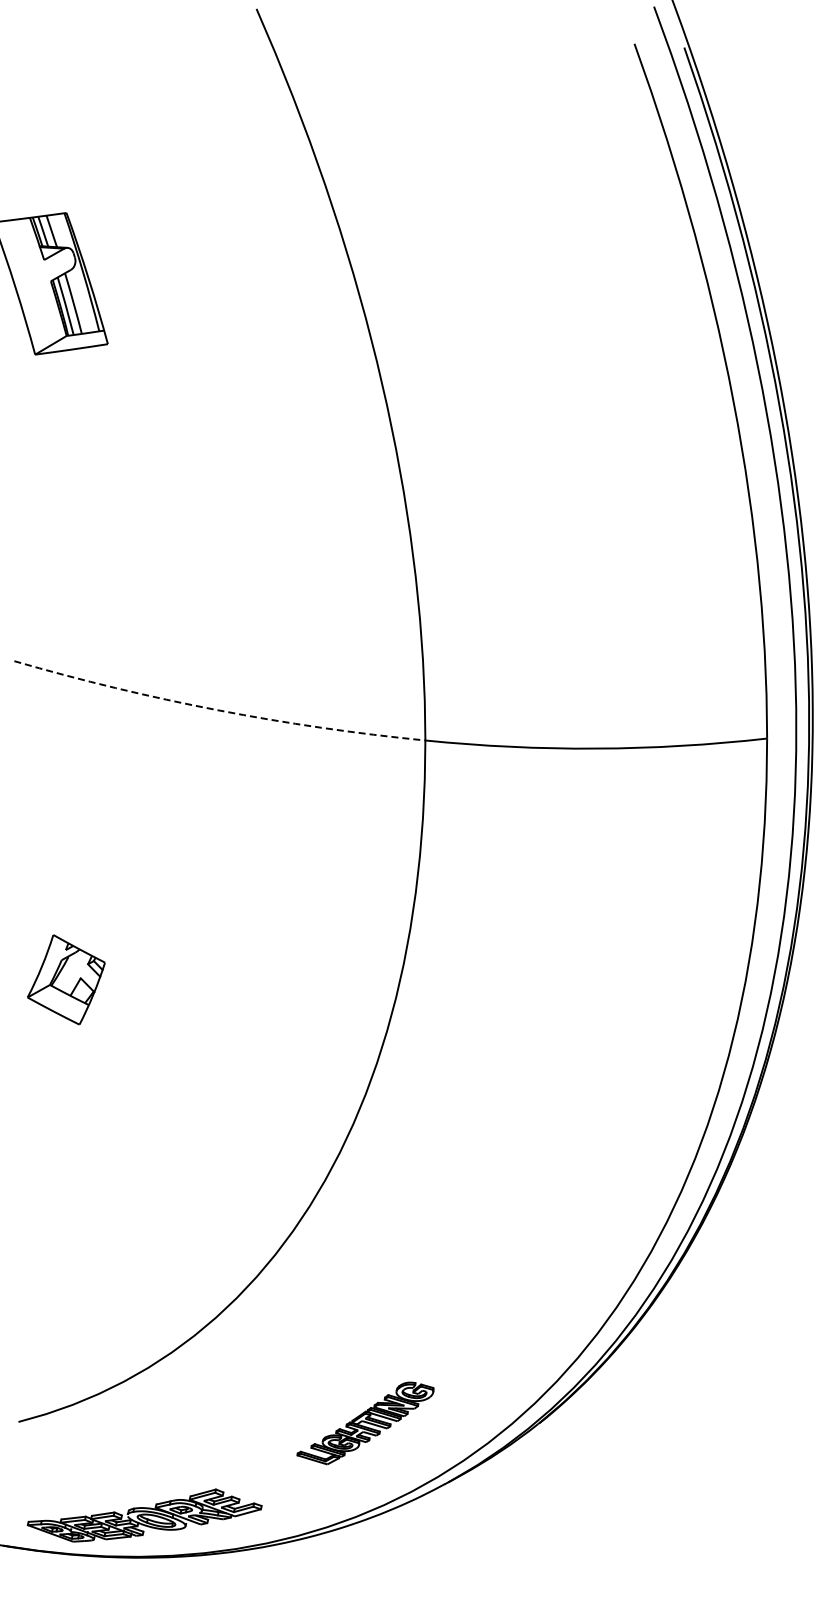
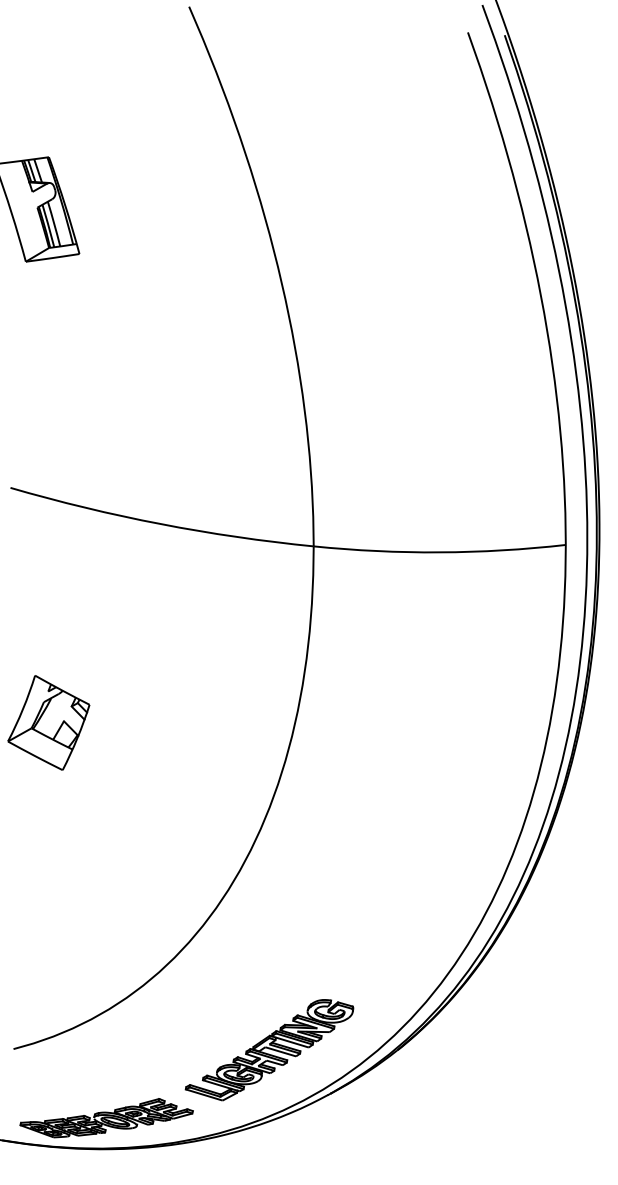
arc: (218, 710) -> (161, 524), dashed -> solid
part: (66, 979) -> (48, 722), size x1.43
part: (365, 1423) -> (269, 1050), size x1.67

